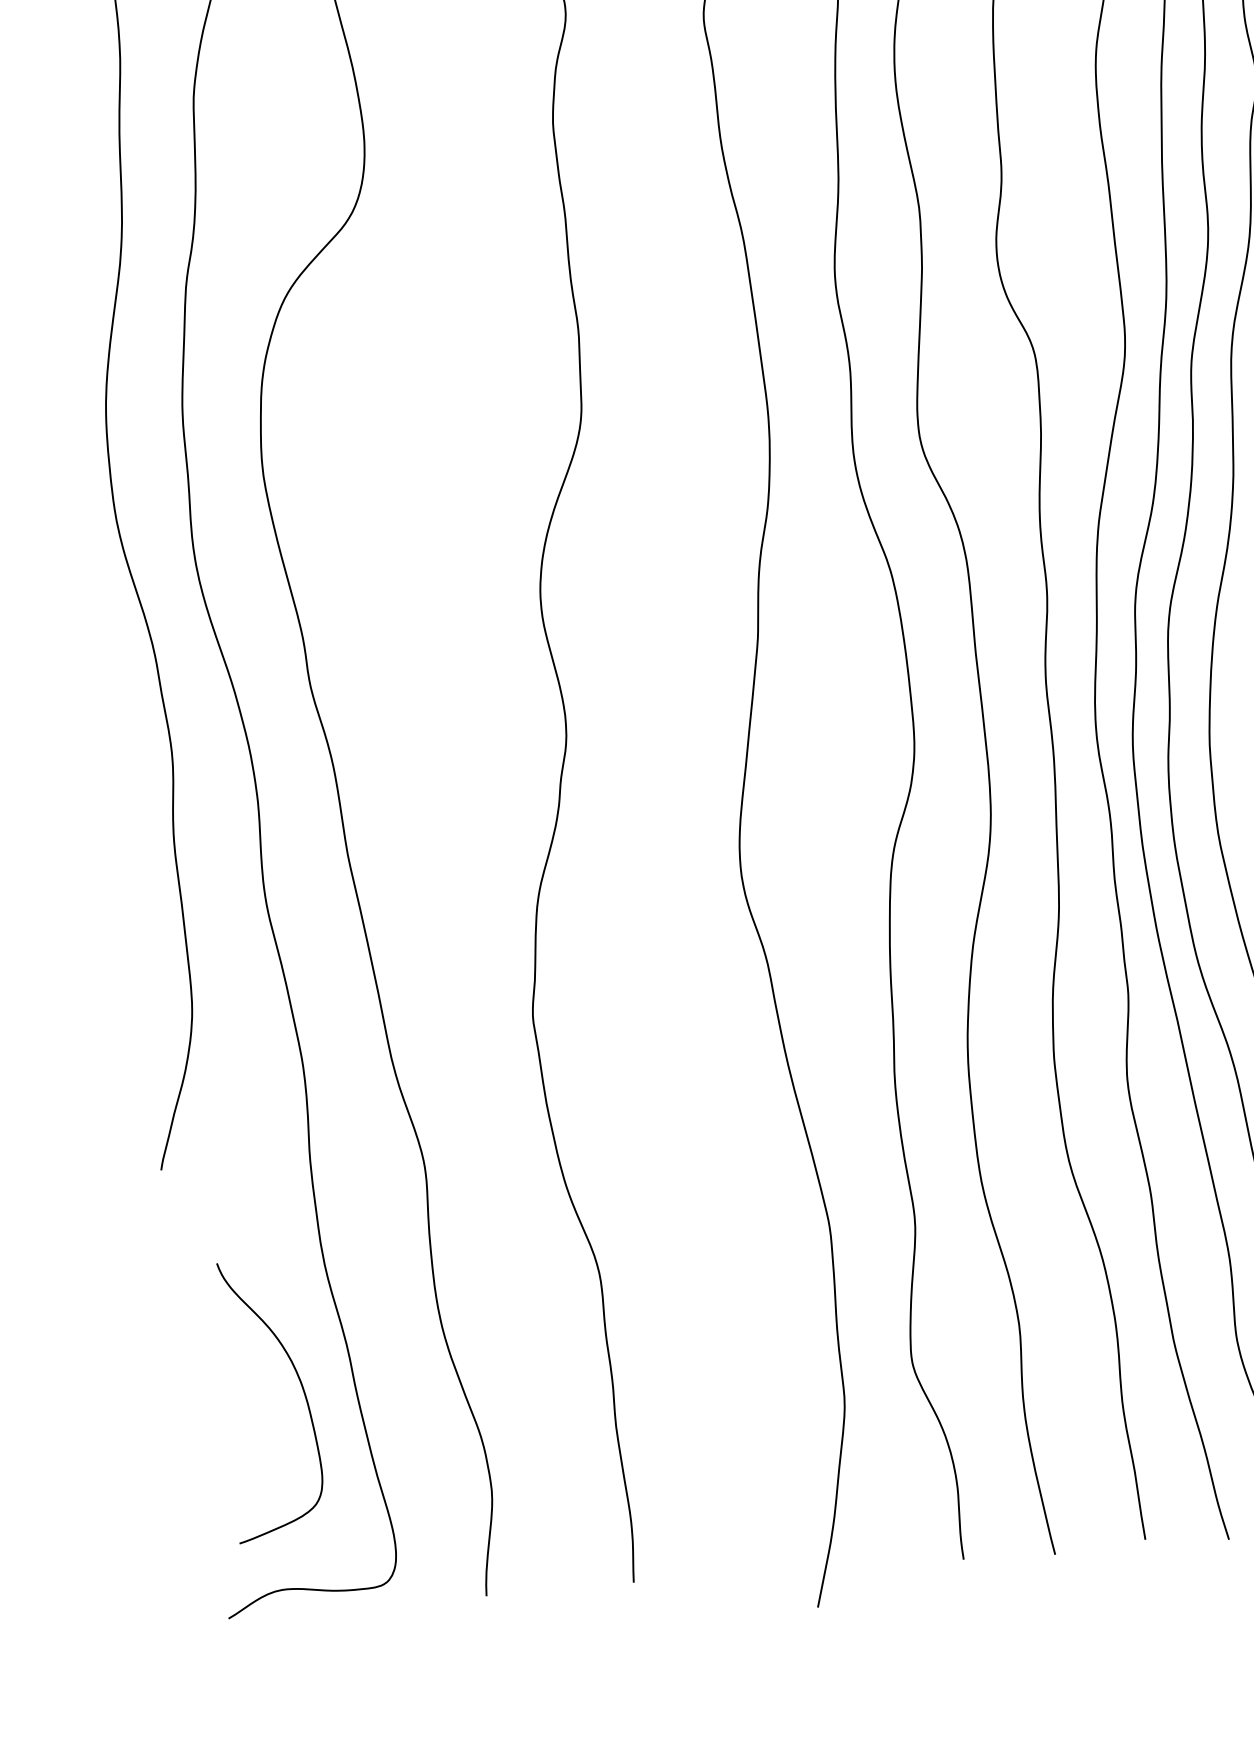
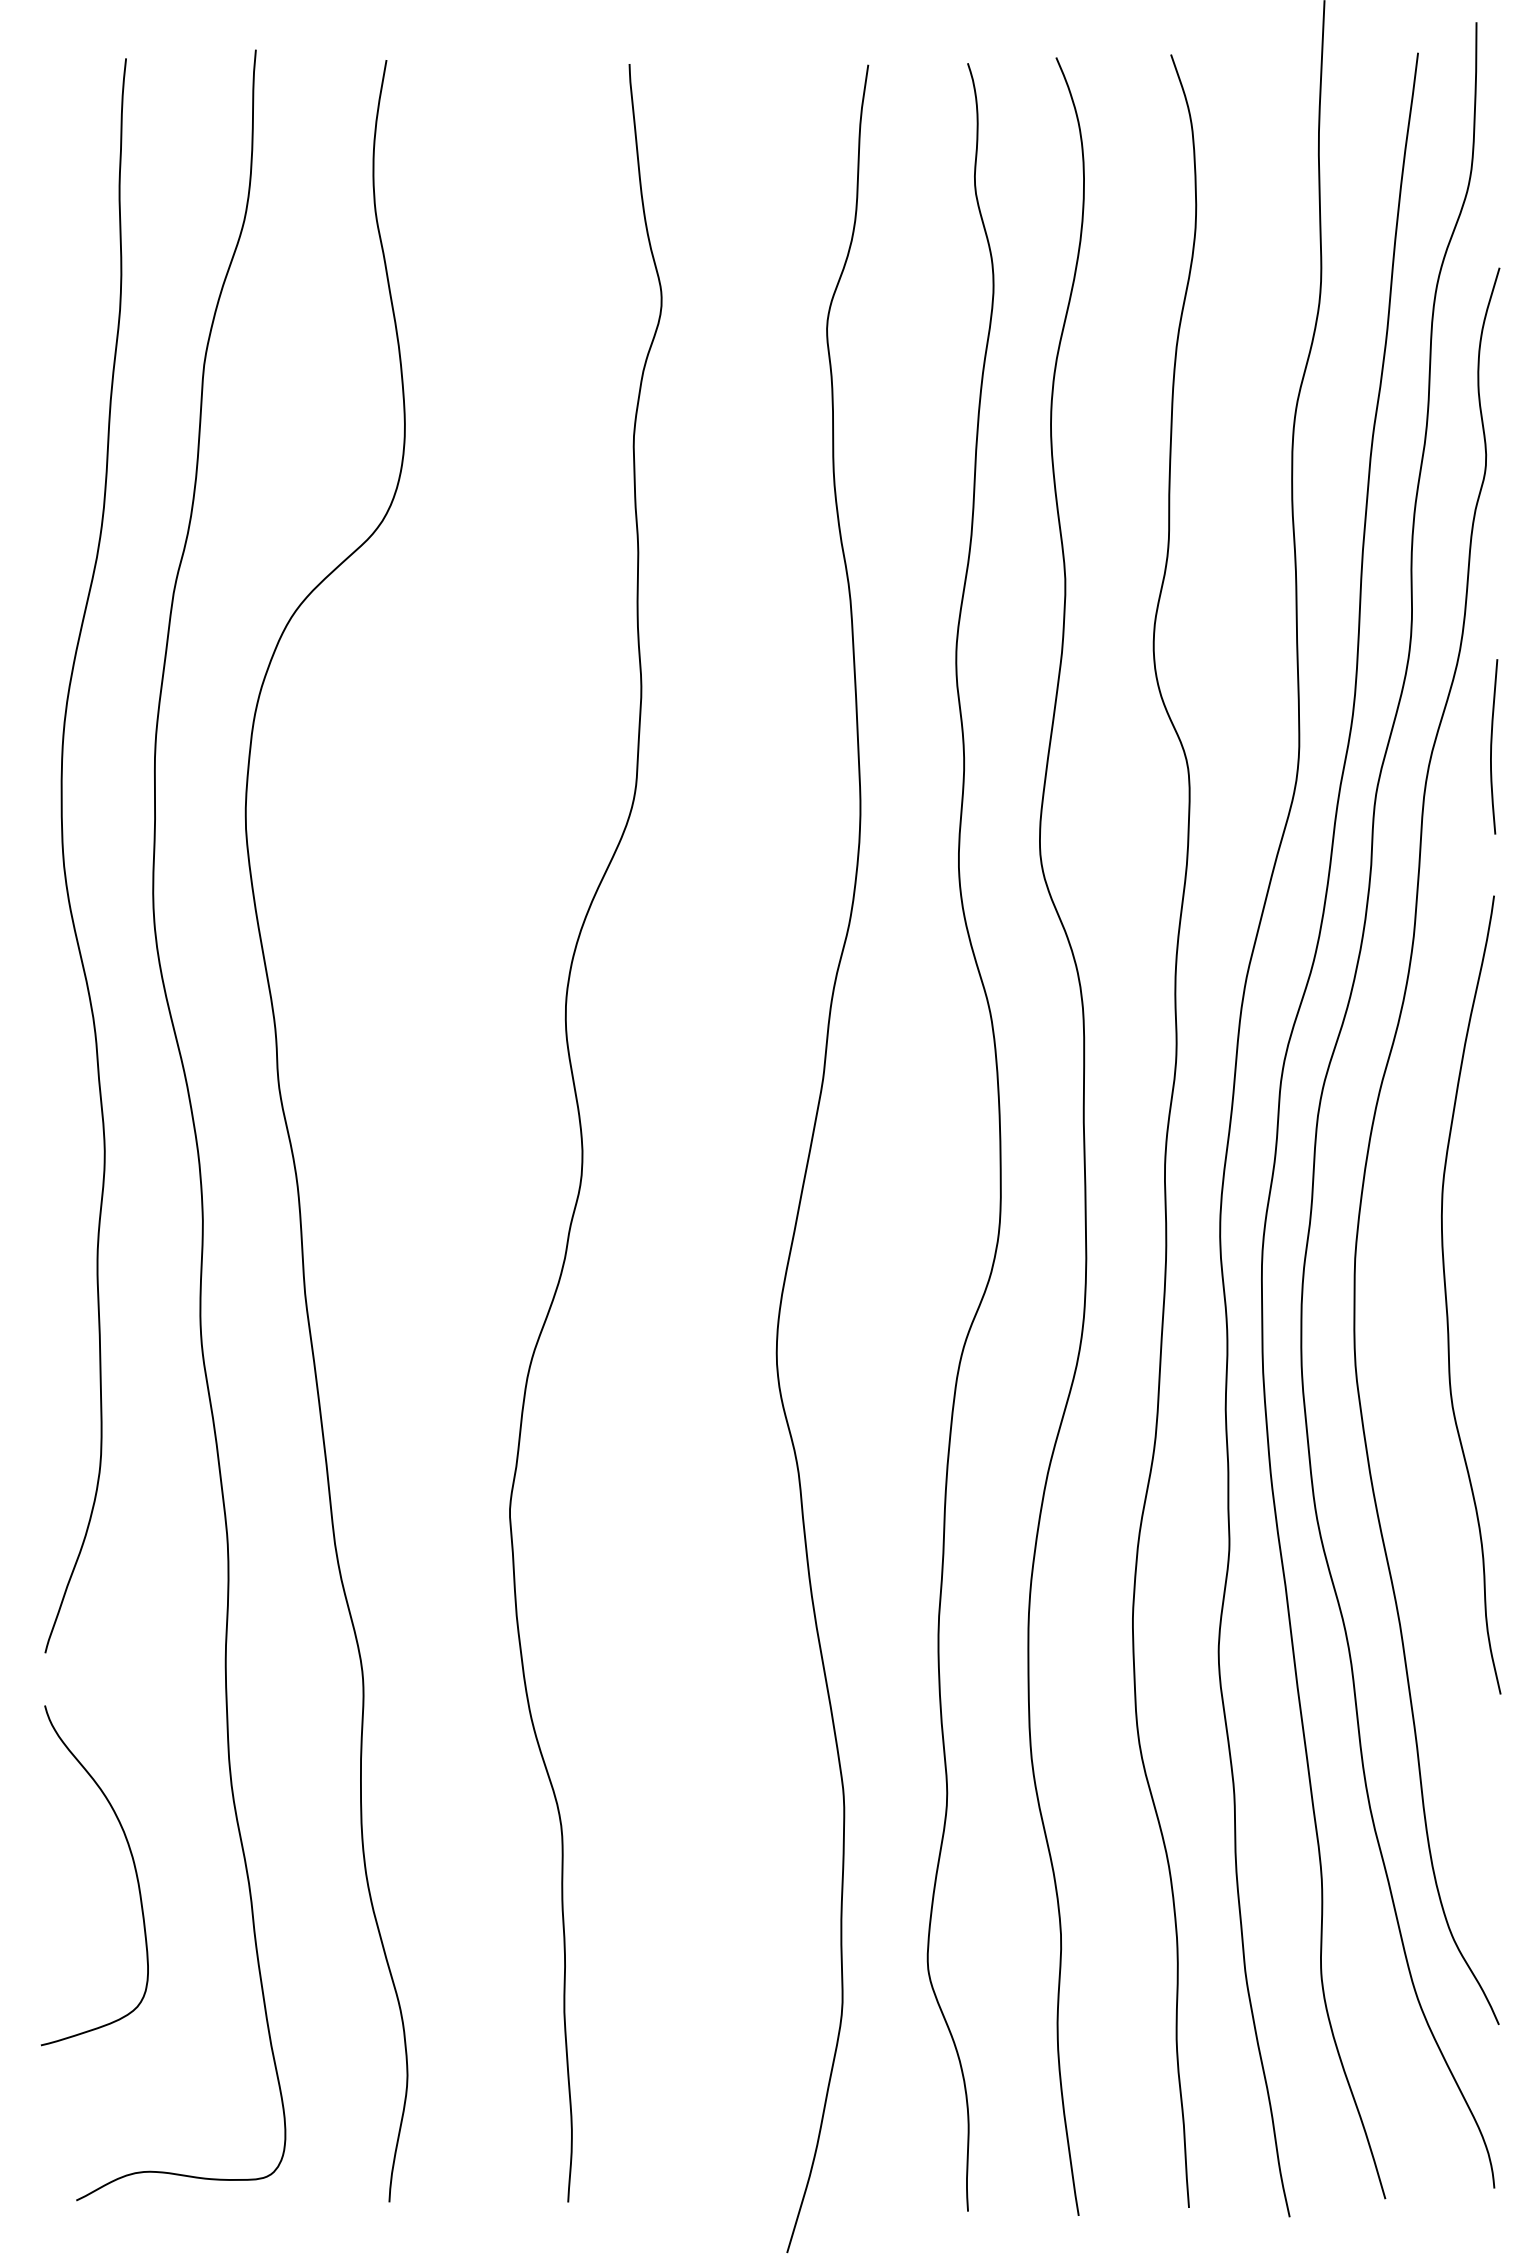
curve: (302, 1388) -> (133, 1865), moved

